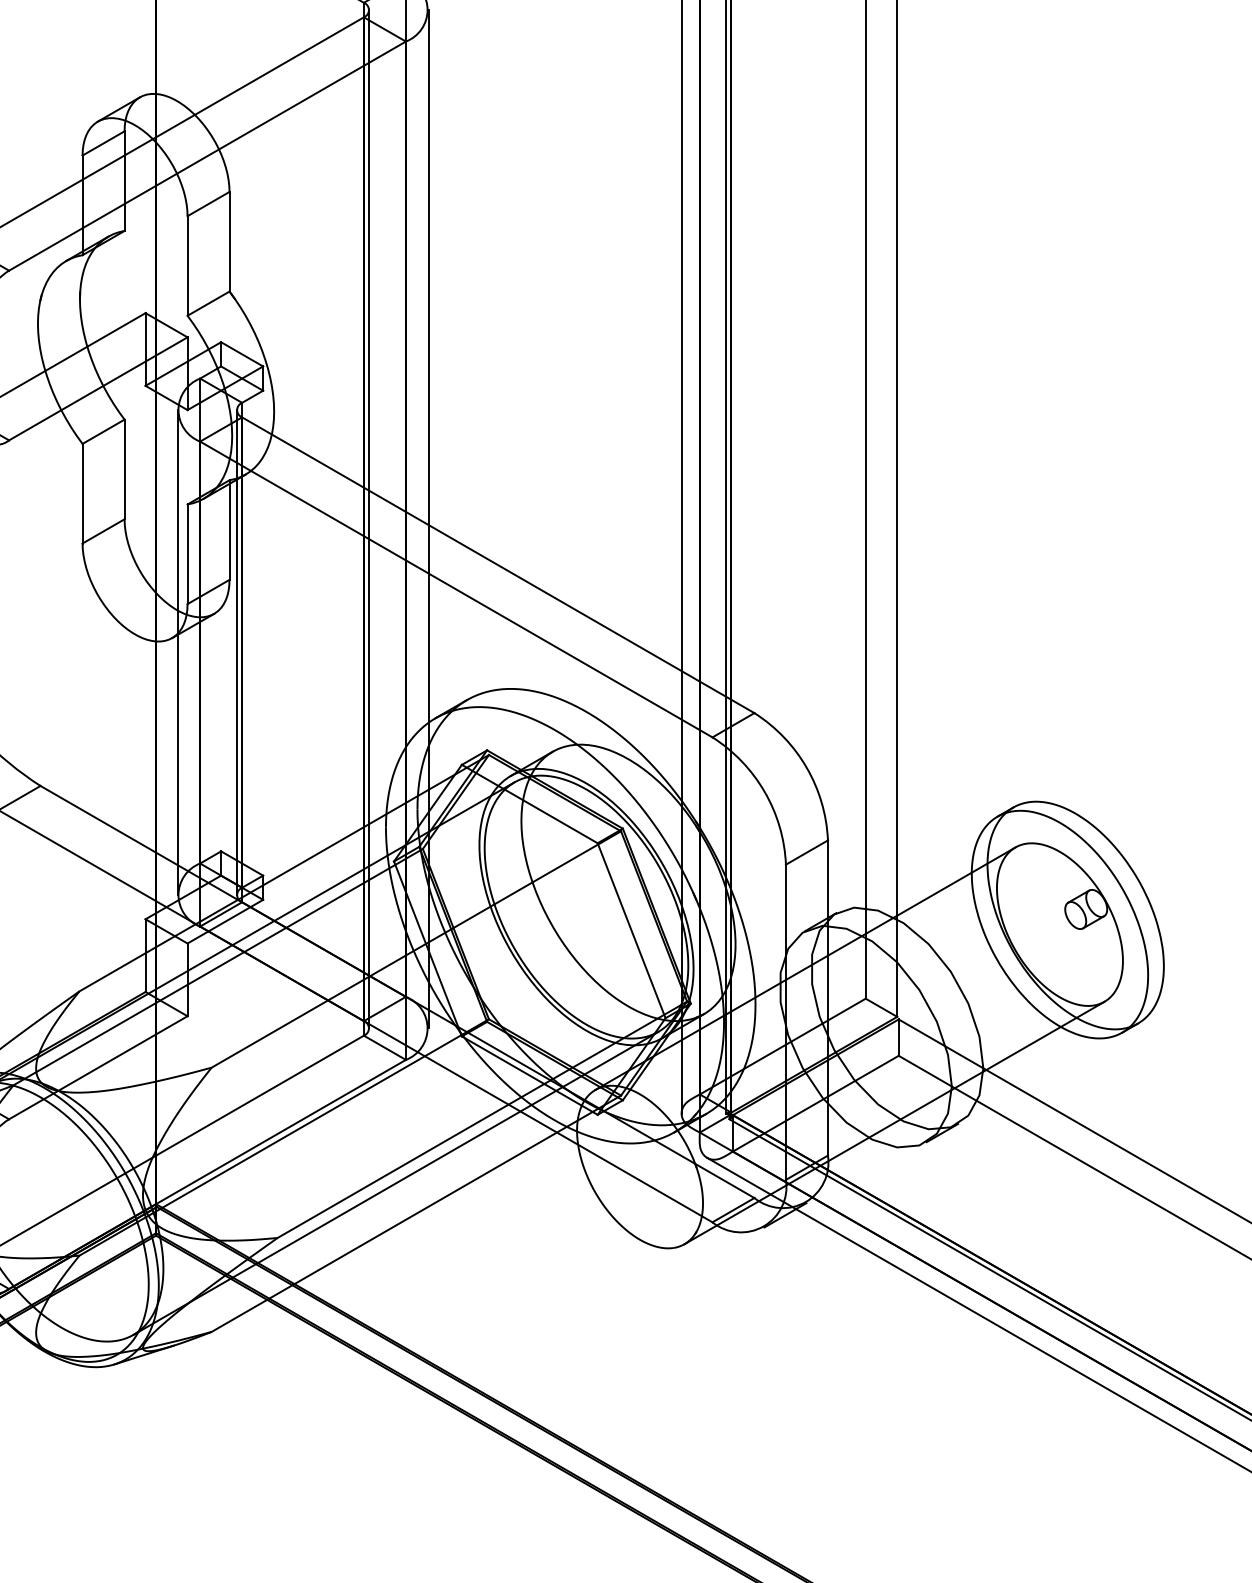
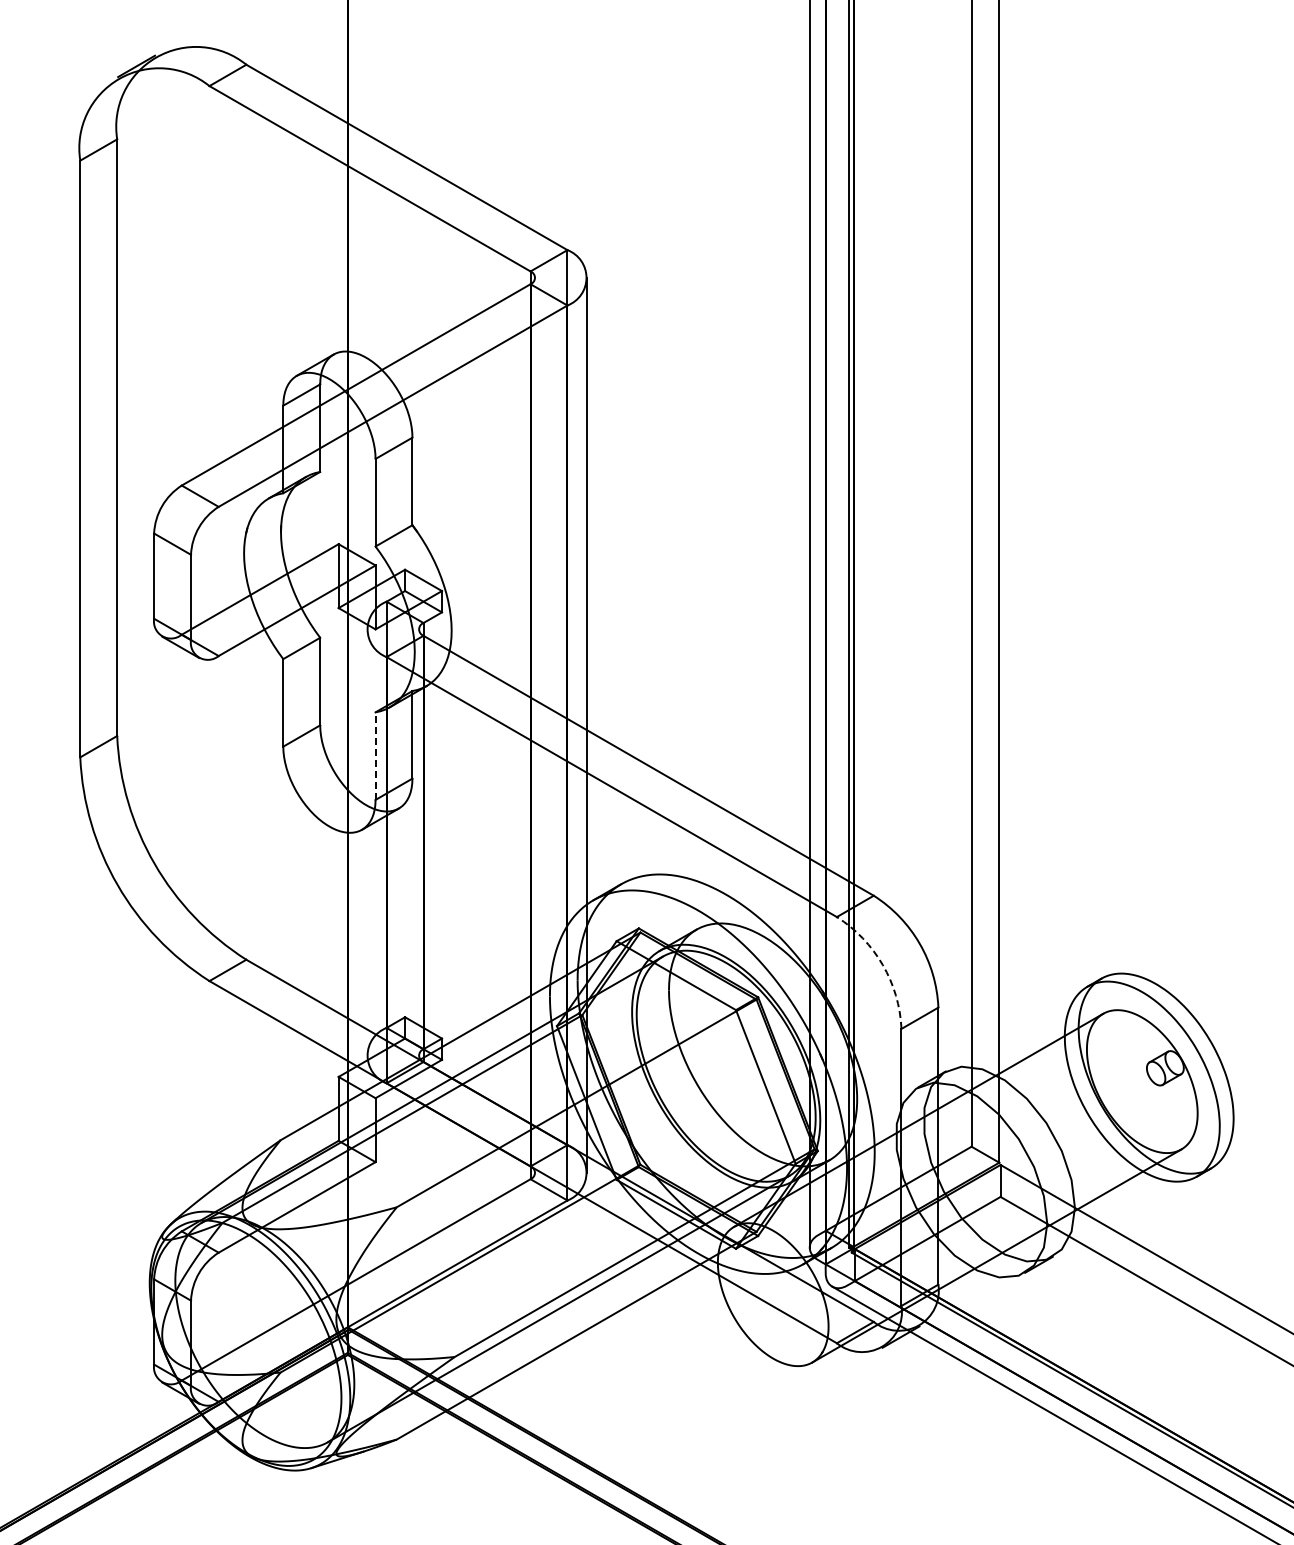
line: (369, 518) -> (535, 724), removed
line: (187, 554) -> (375, 756), solid -> dashed
line: (177, 652) -> (366, 842), removed
line: (236, 652) -> (418, 842), removed
arc: (764, 792) -> (882, 965), solid -> dashed

